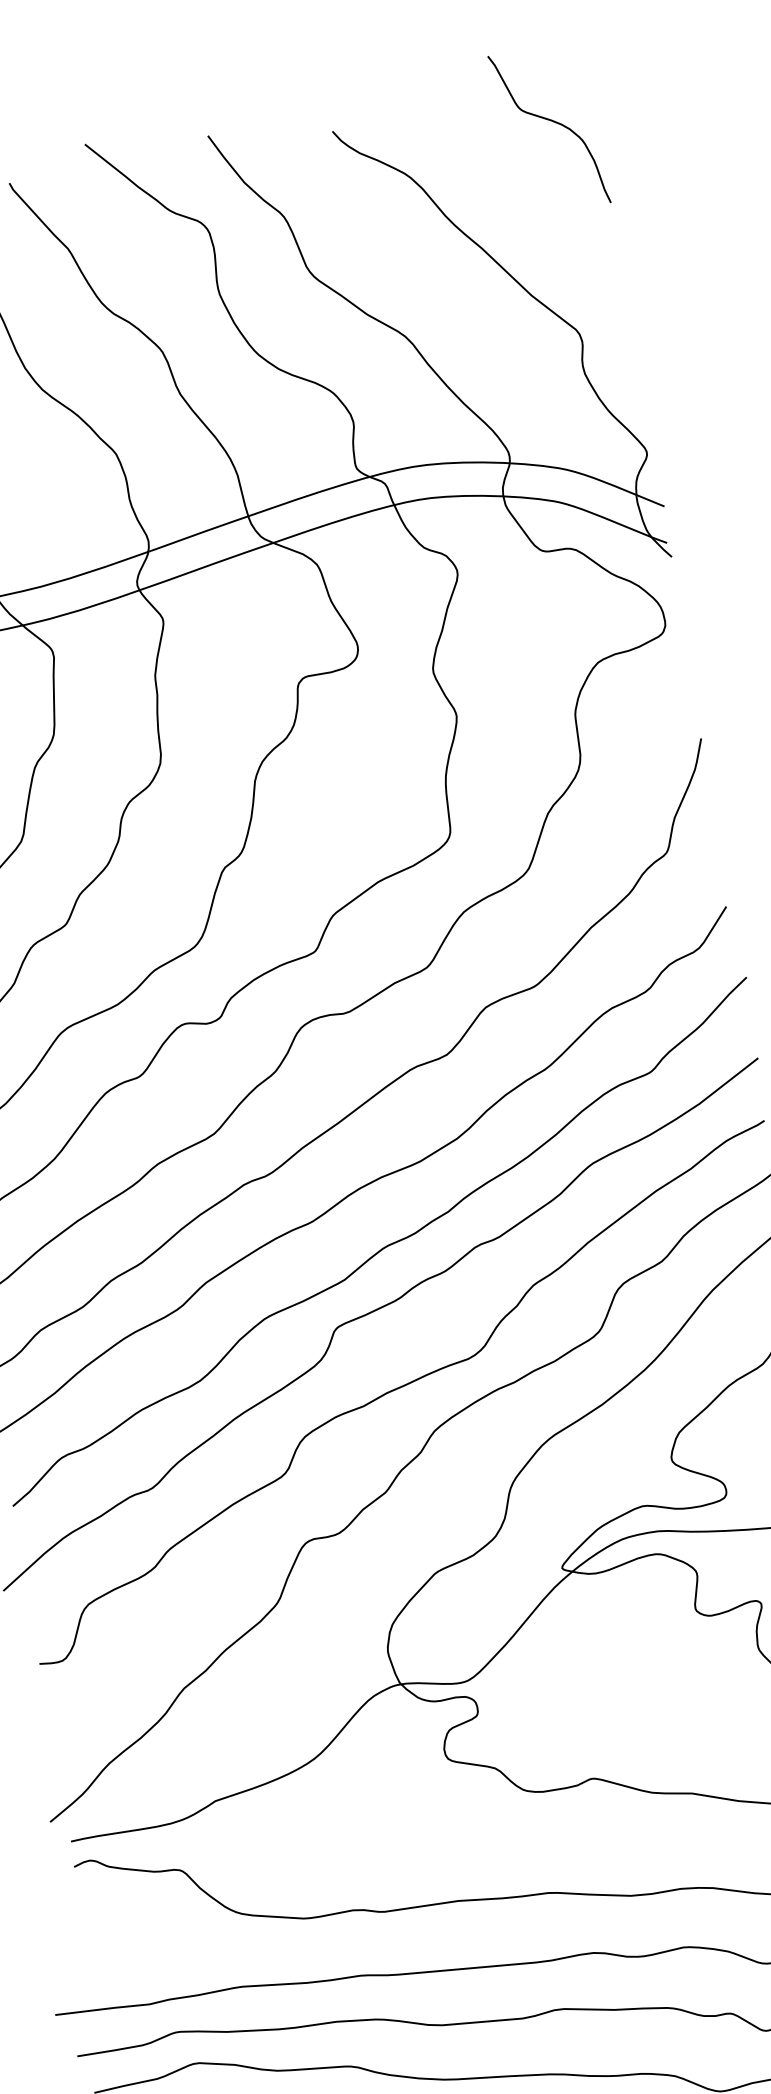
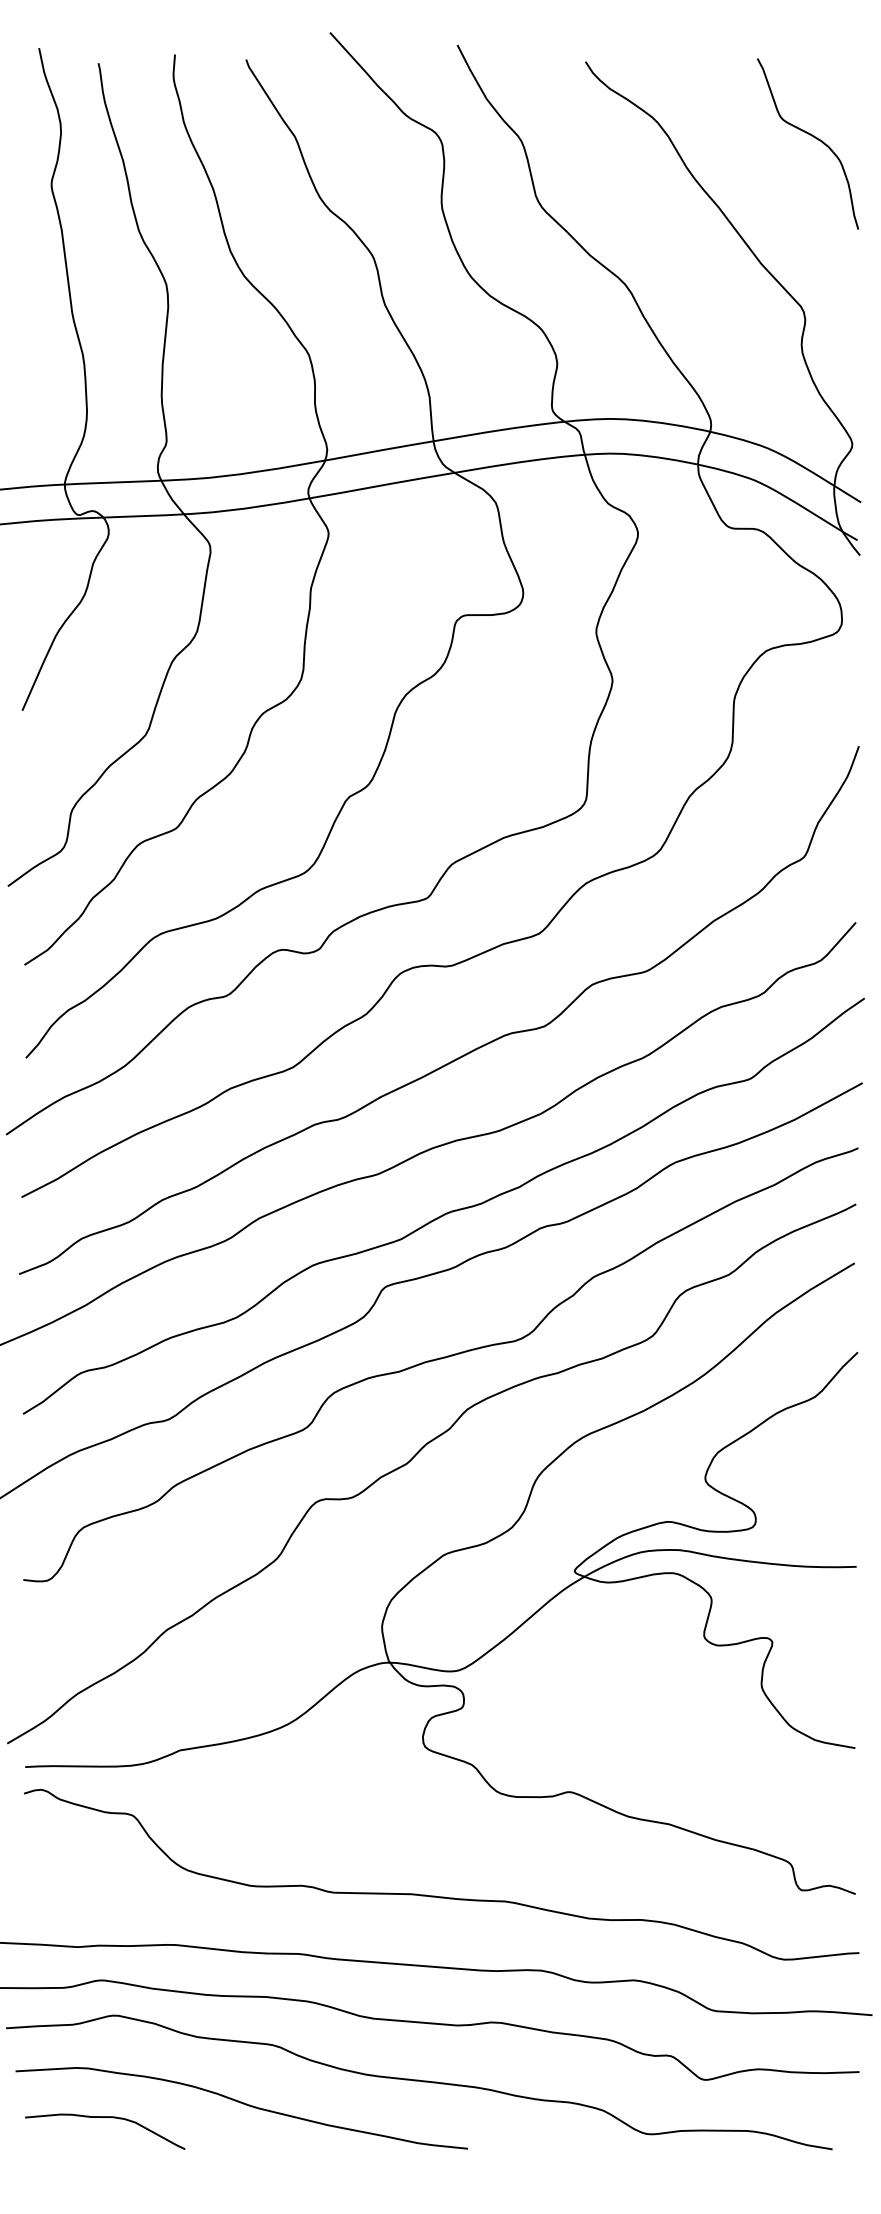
curve: (551, 121) -> (811, 136), moved

